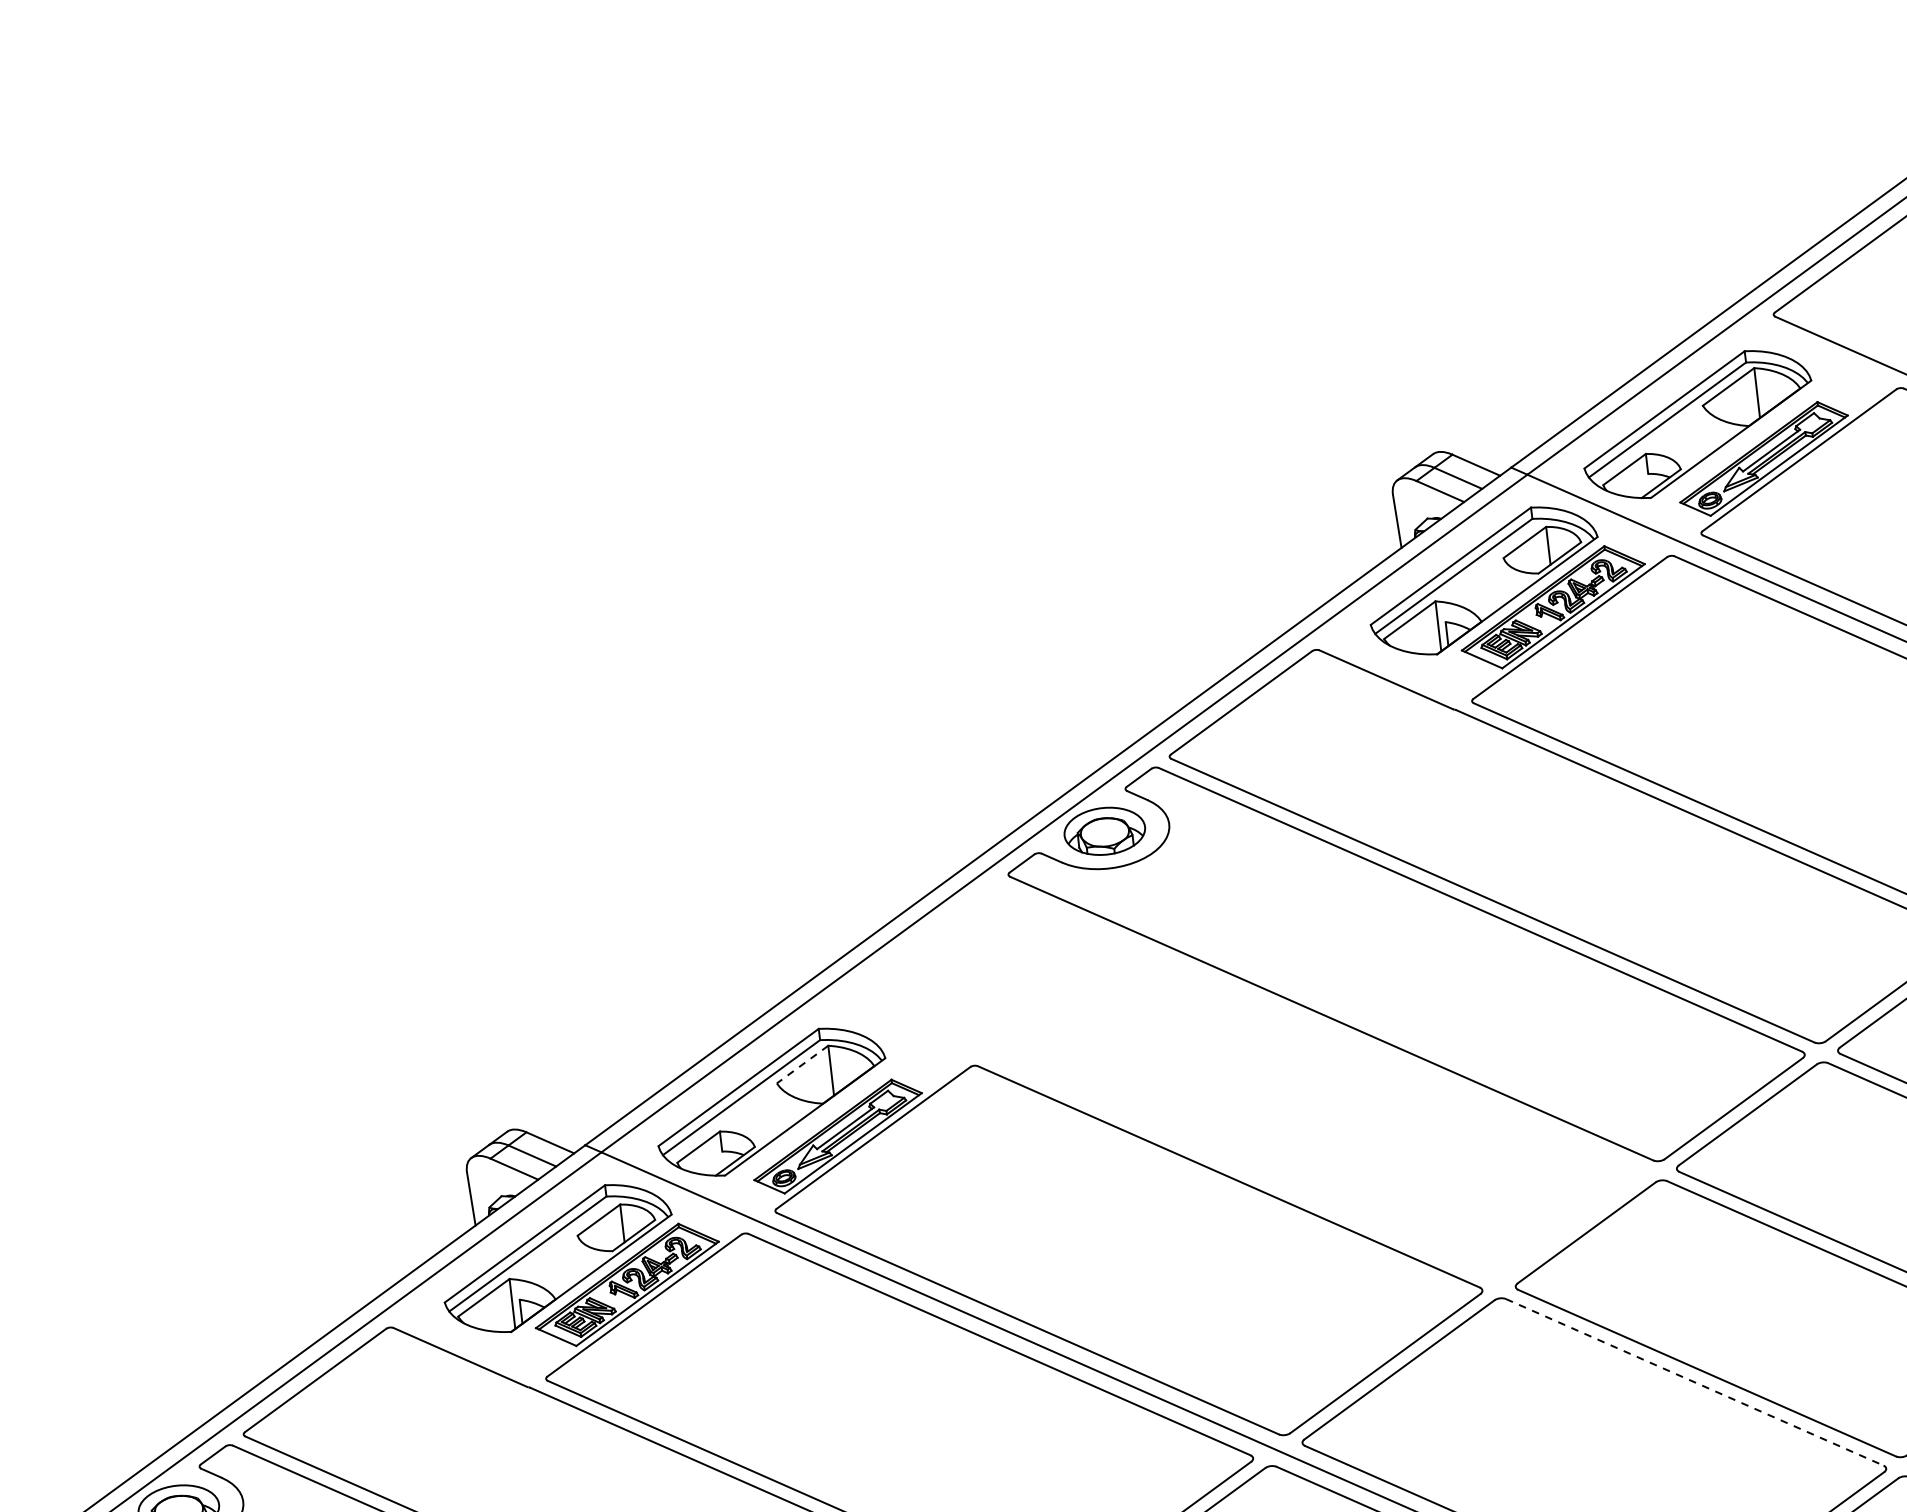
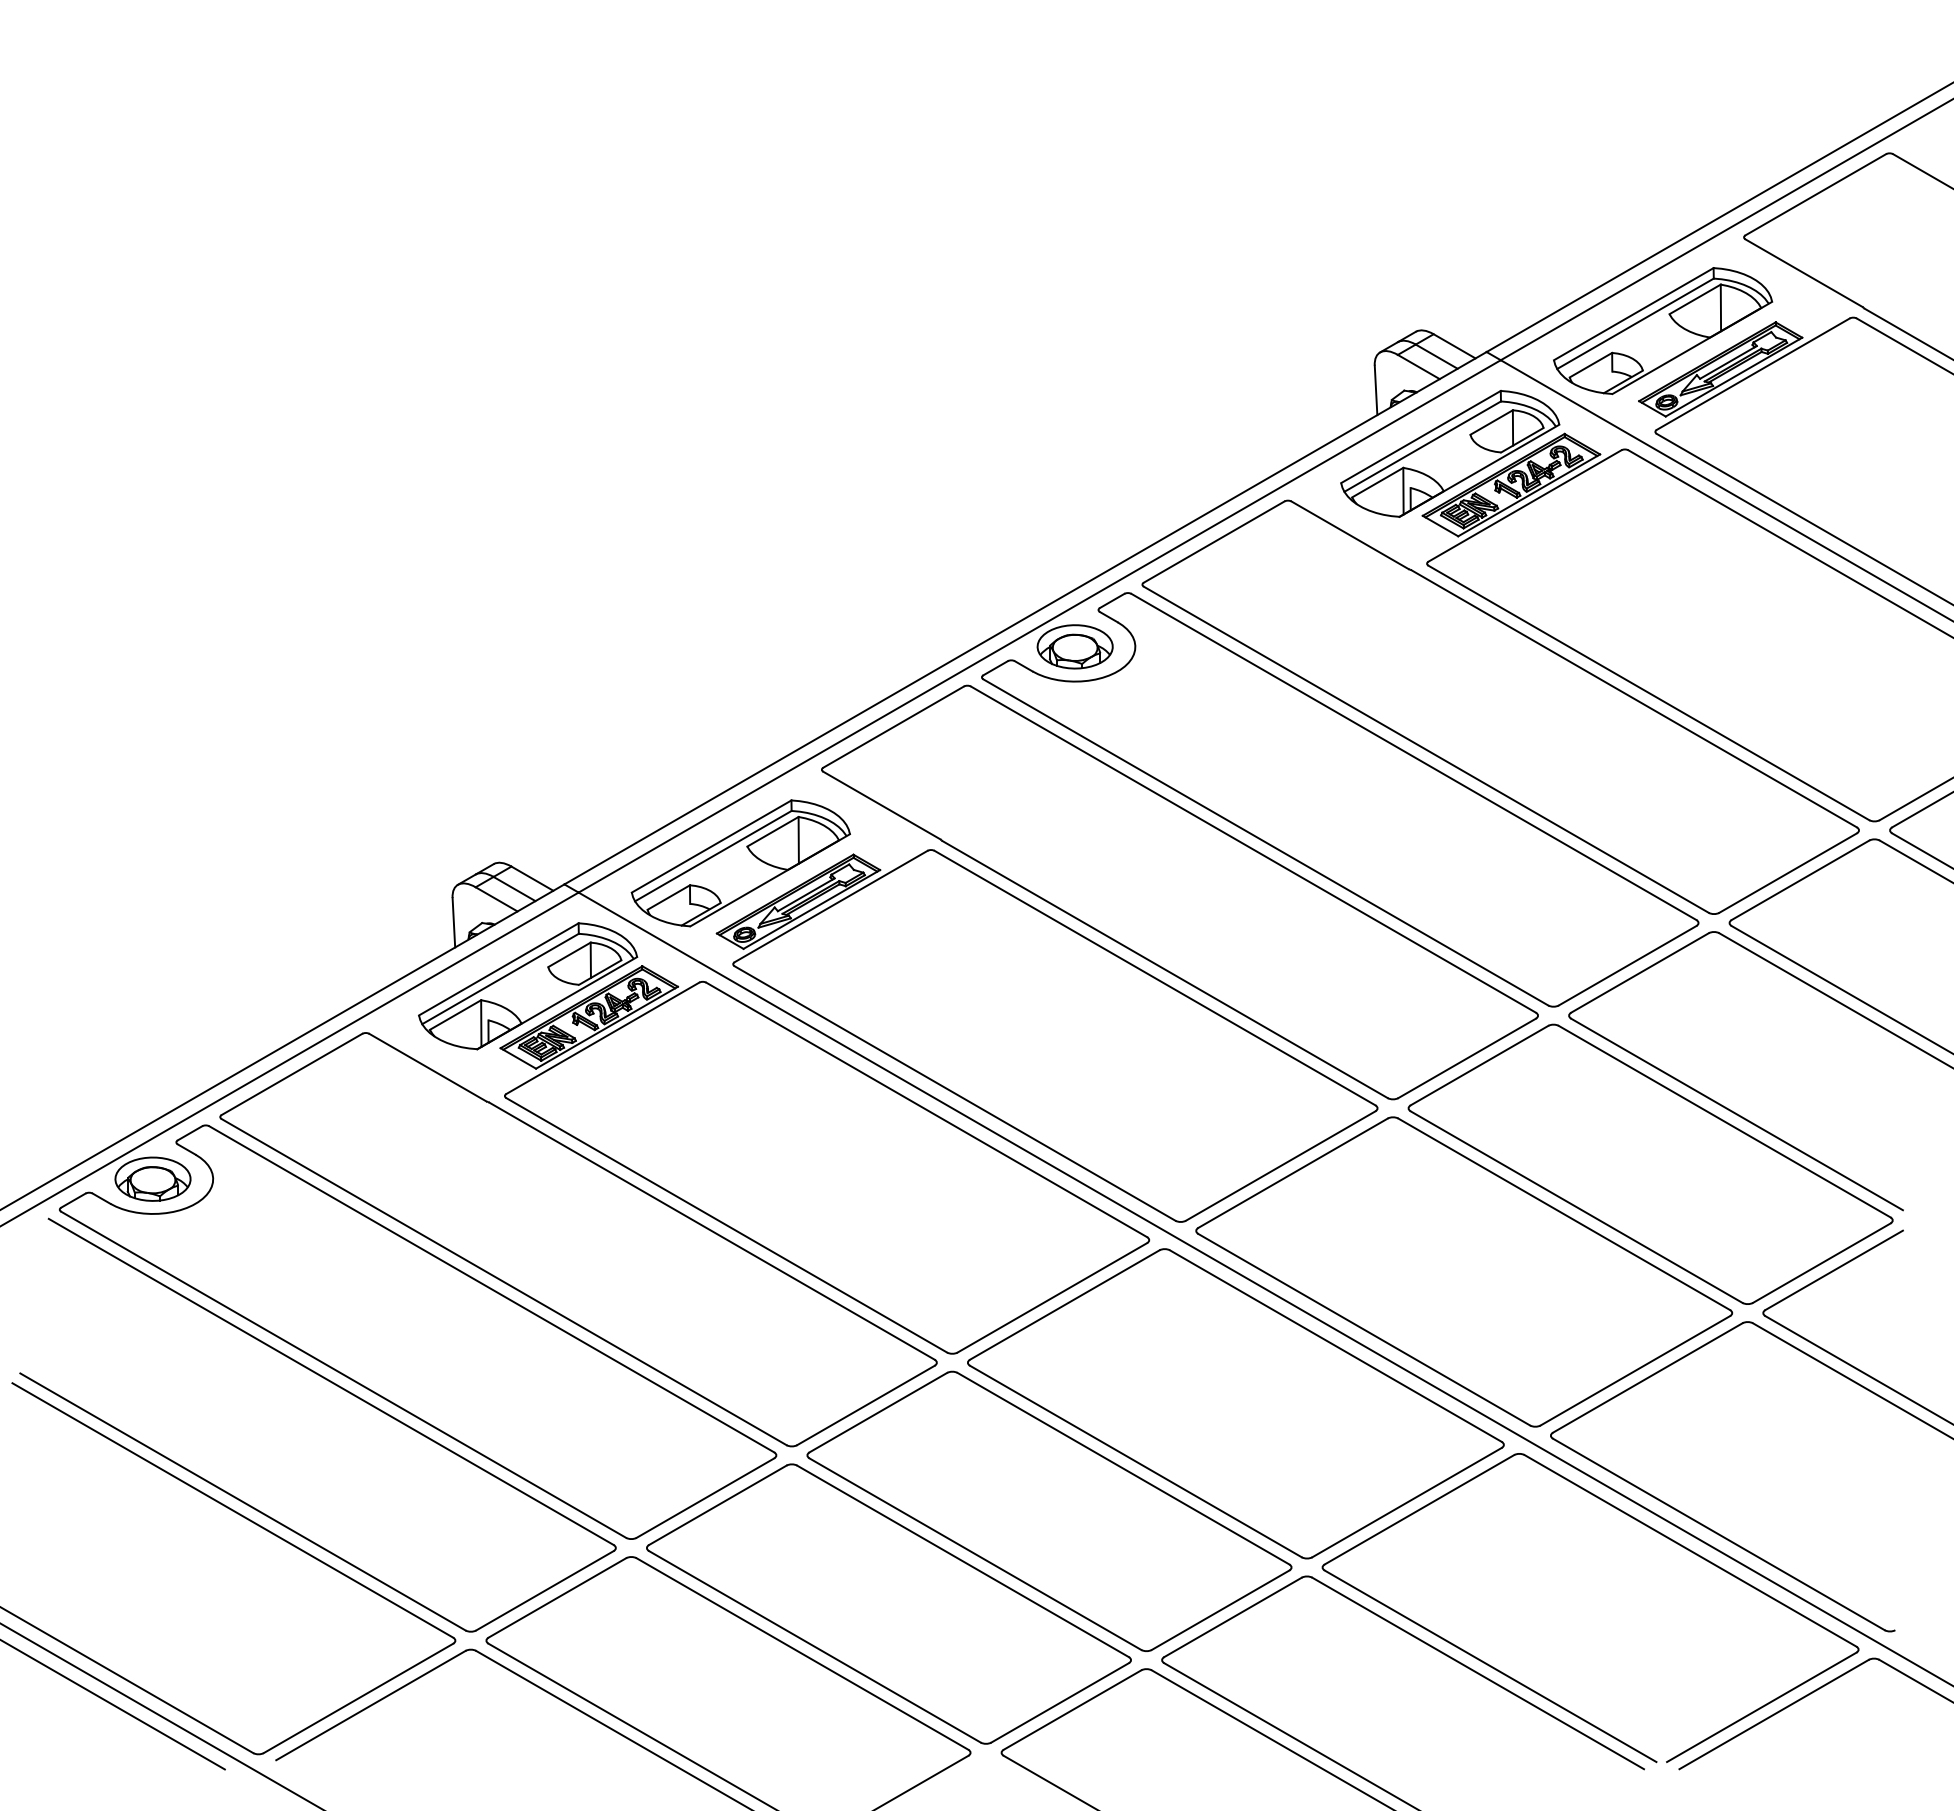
line: (802, 1064) -> (772, 831), dashed -> solid
part: (1245, 1082) -> (1179, 892), added
line: (1695, 1382) -> (1564, 1214), dashed -> solid

